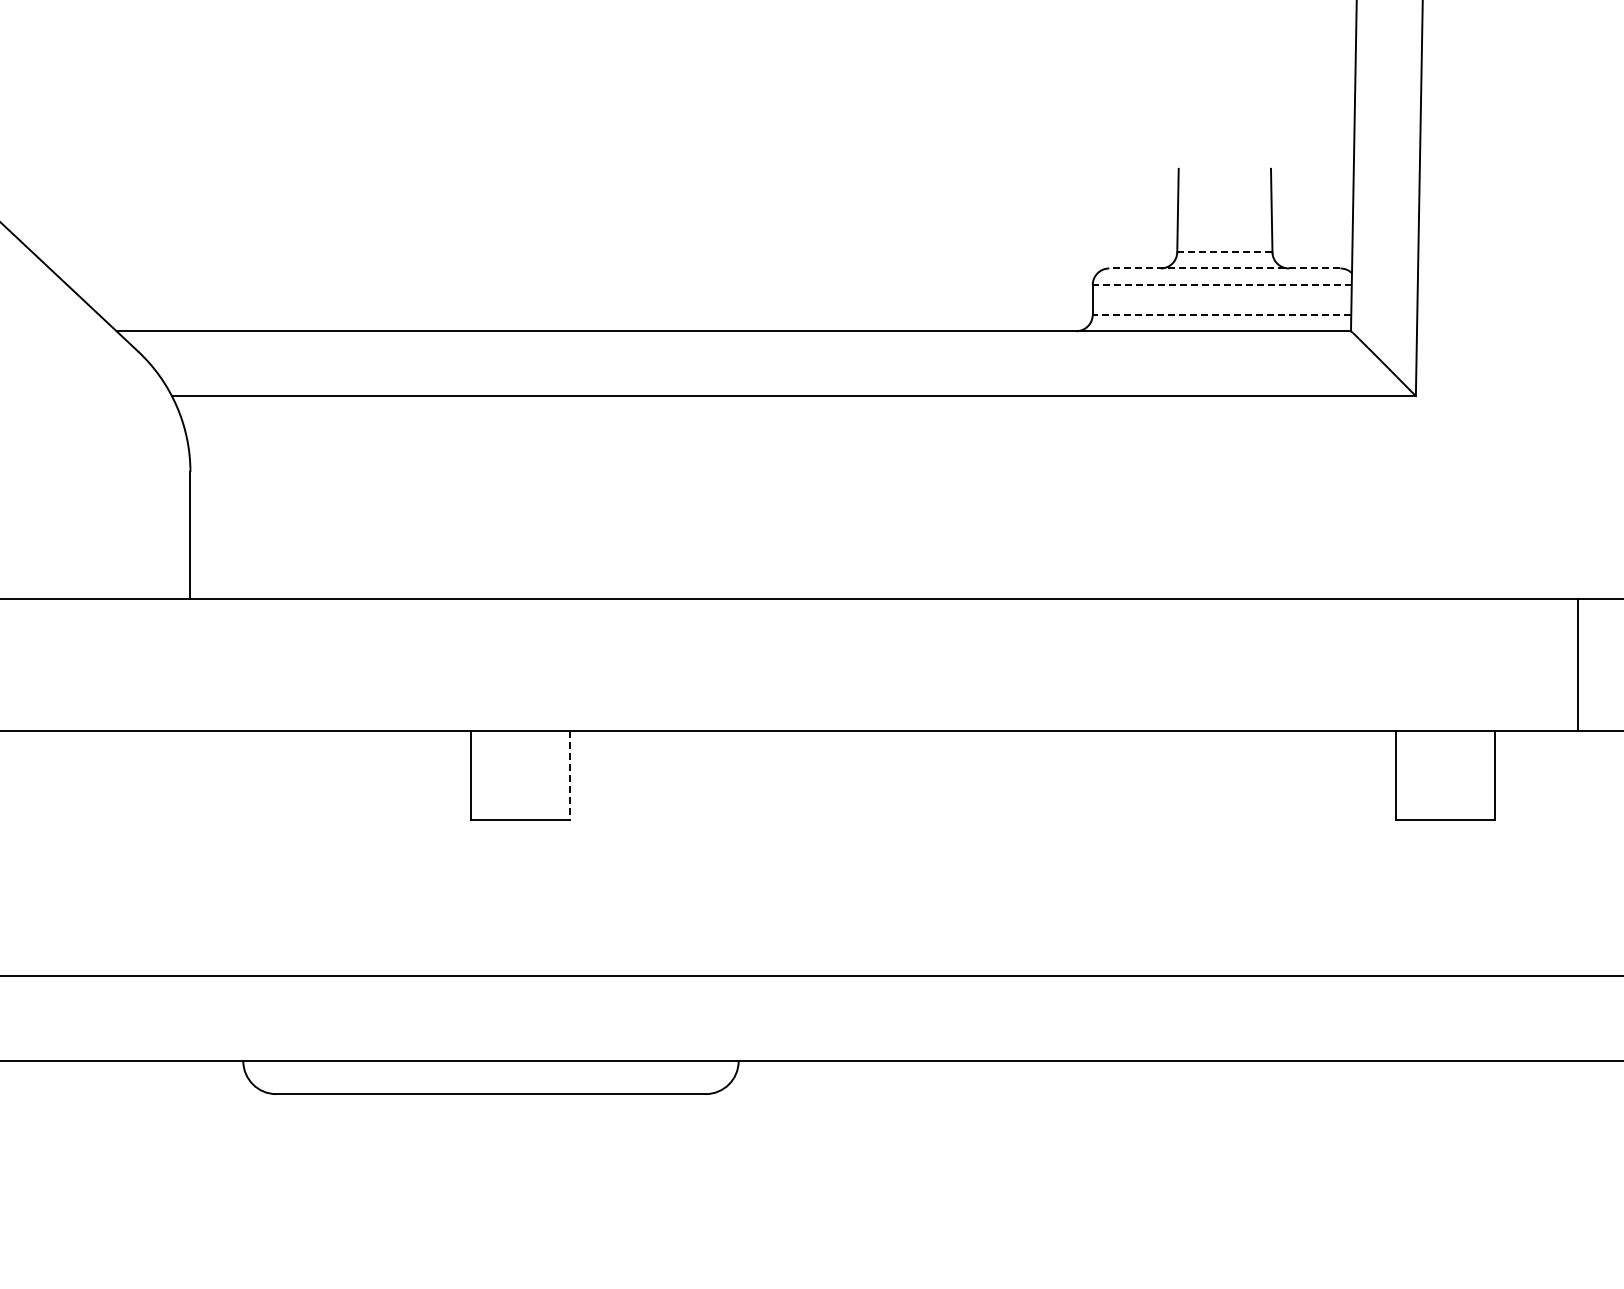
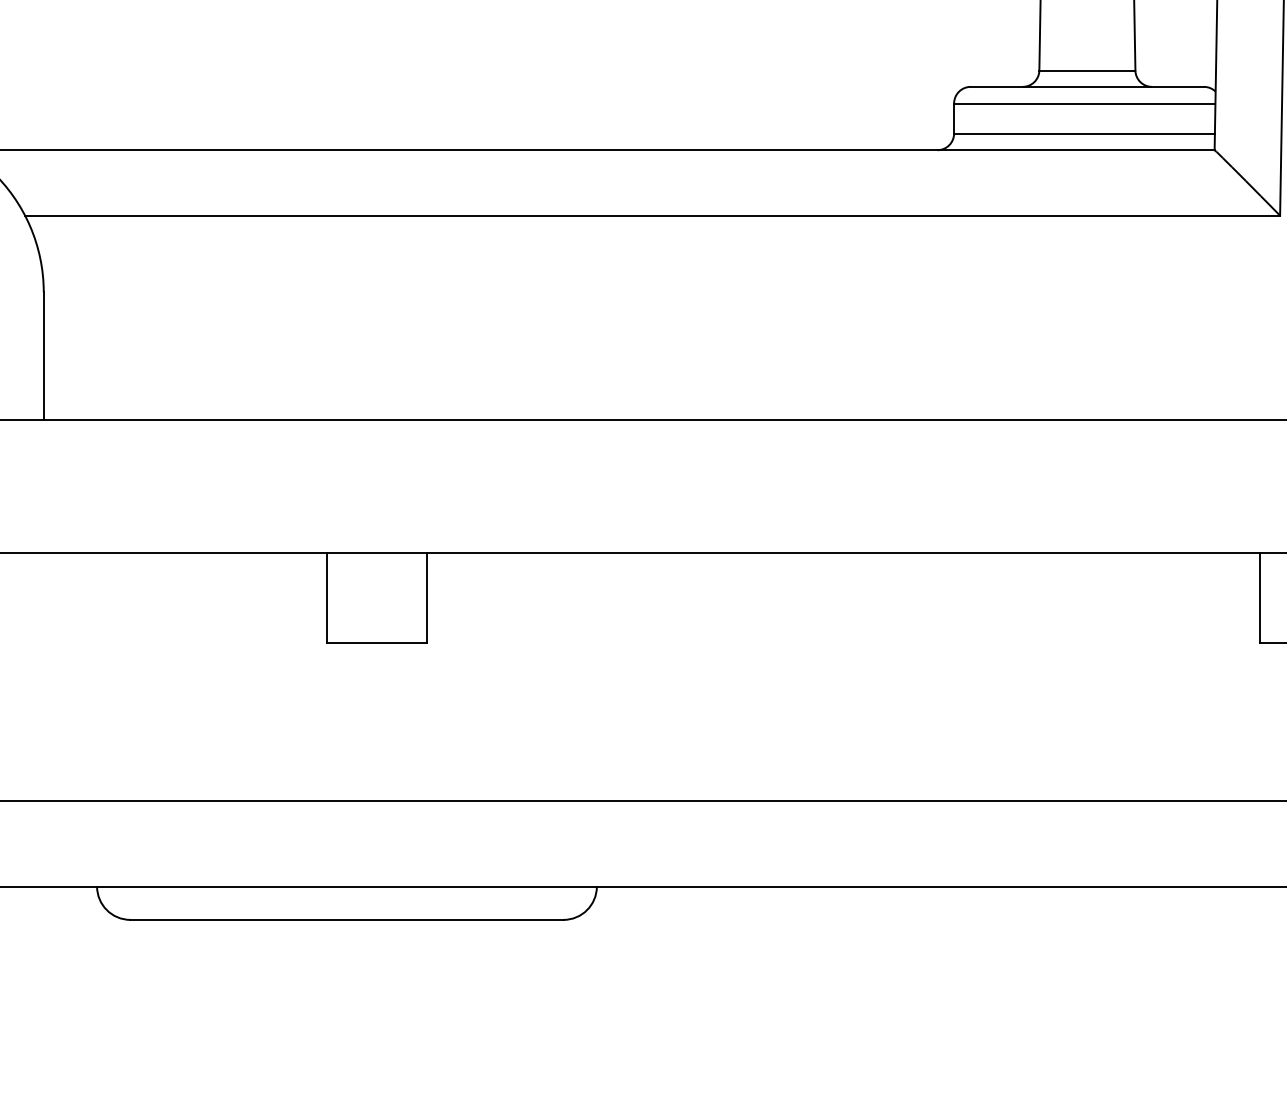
line: (1224, 252) -> (1087, 70), dashed -> solid
line: (1224, 268) -> (1087, 86), dashed -> solid
line: (1222, 285) -> (1085, 104), dashed -> solid
line: (1221, 314) -> (1083, 133), dashed -> solid
line: (570, 775) -> (427, 598), dashed -> solid

